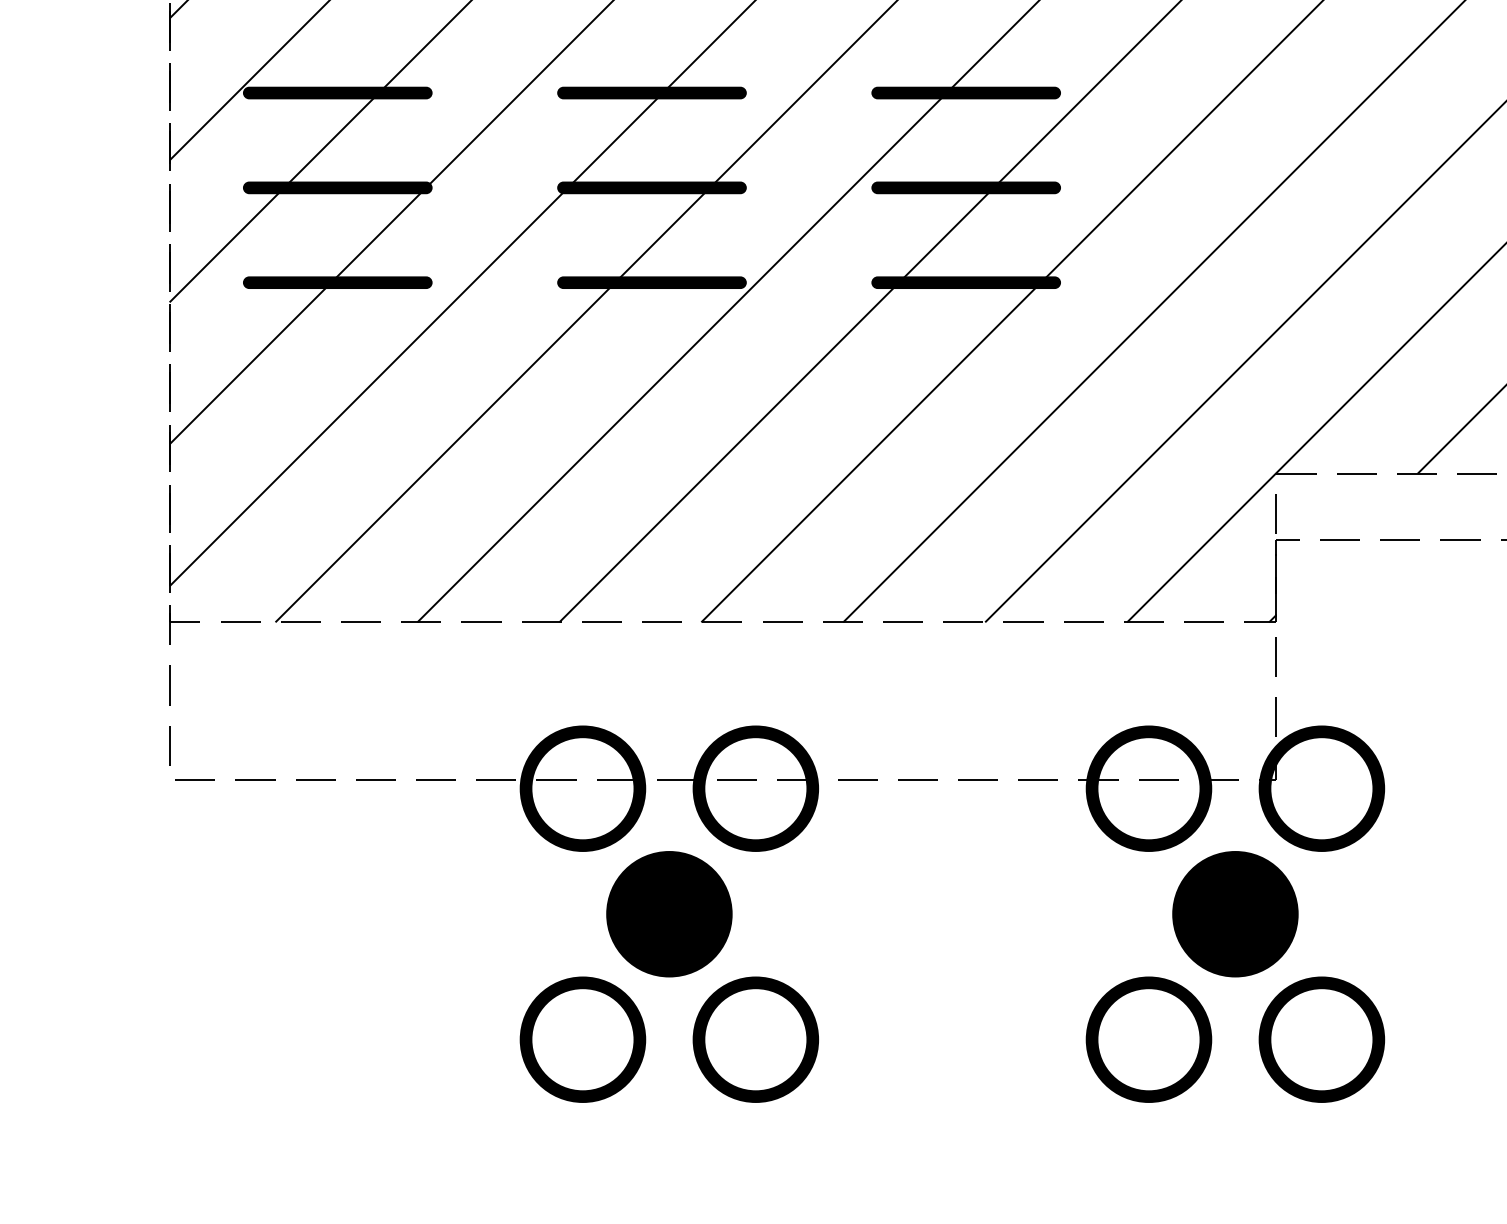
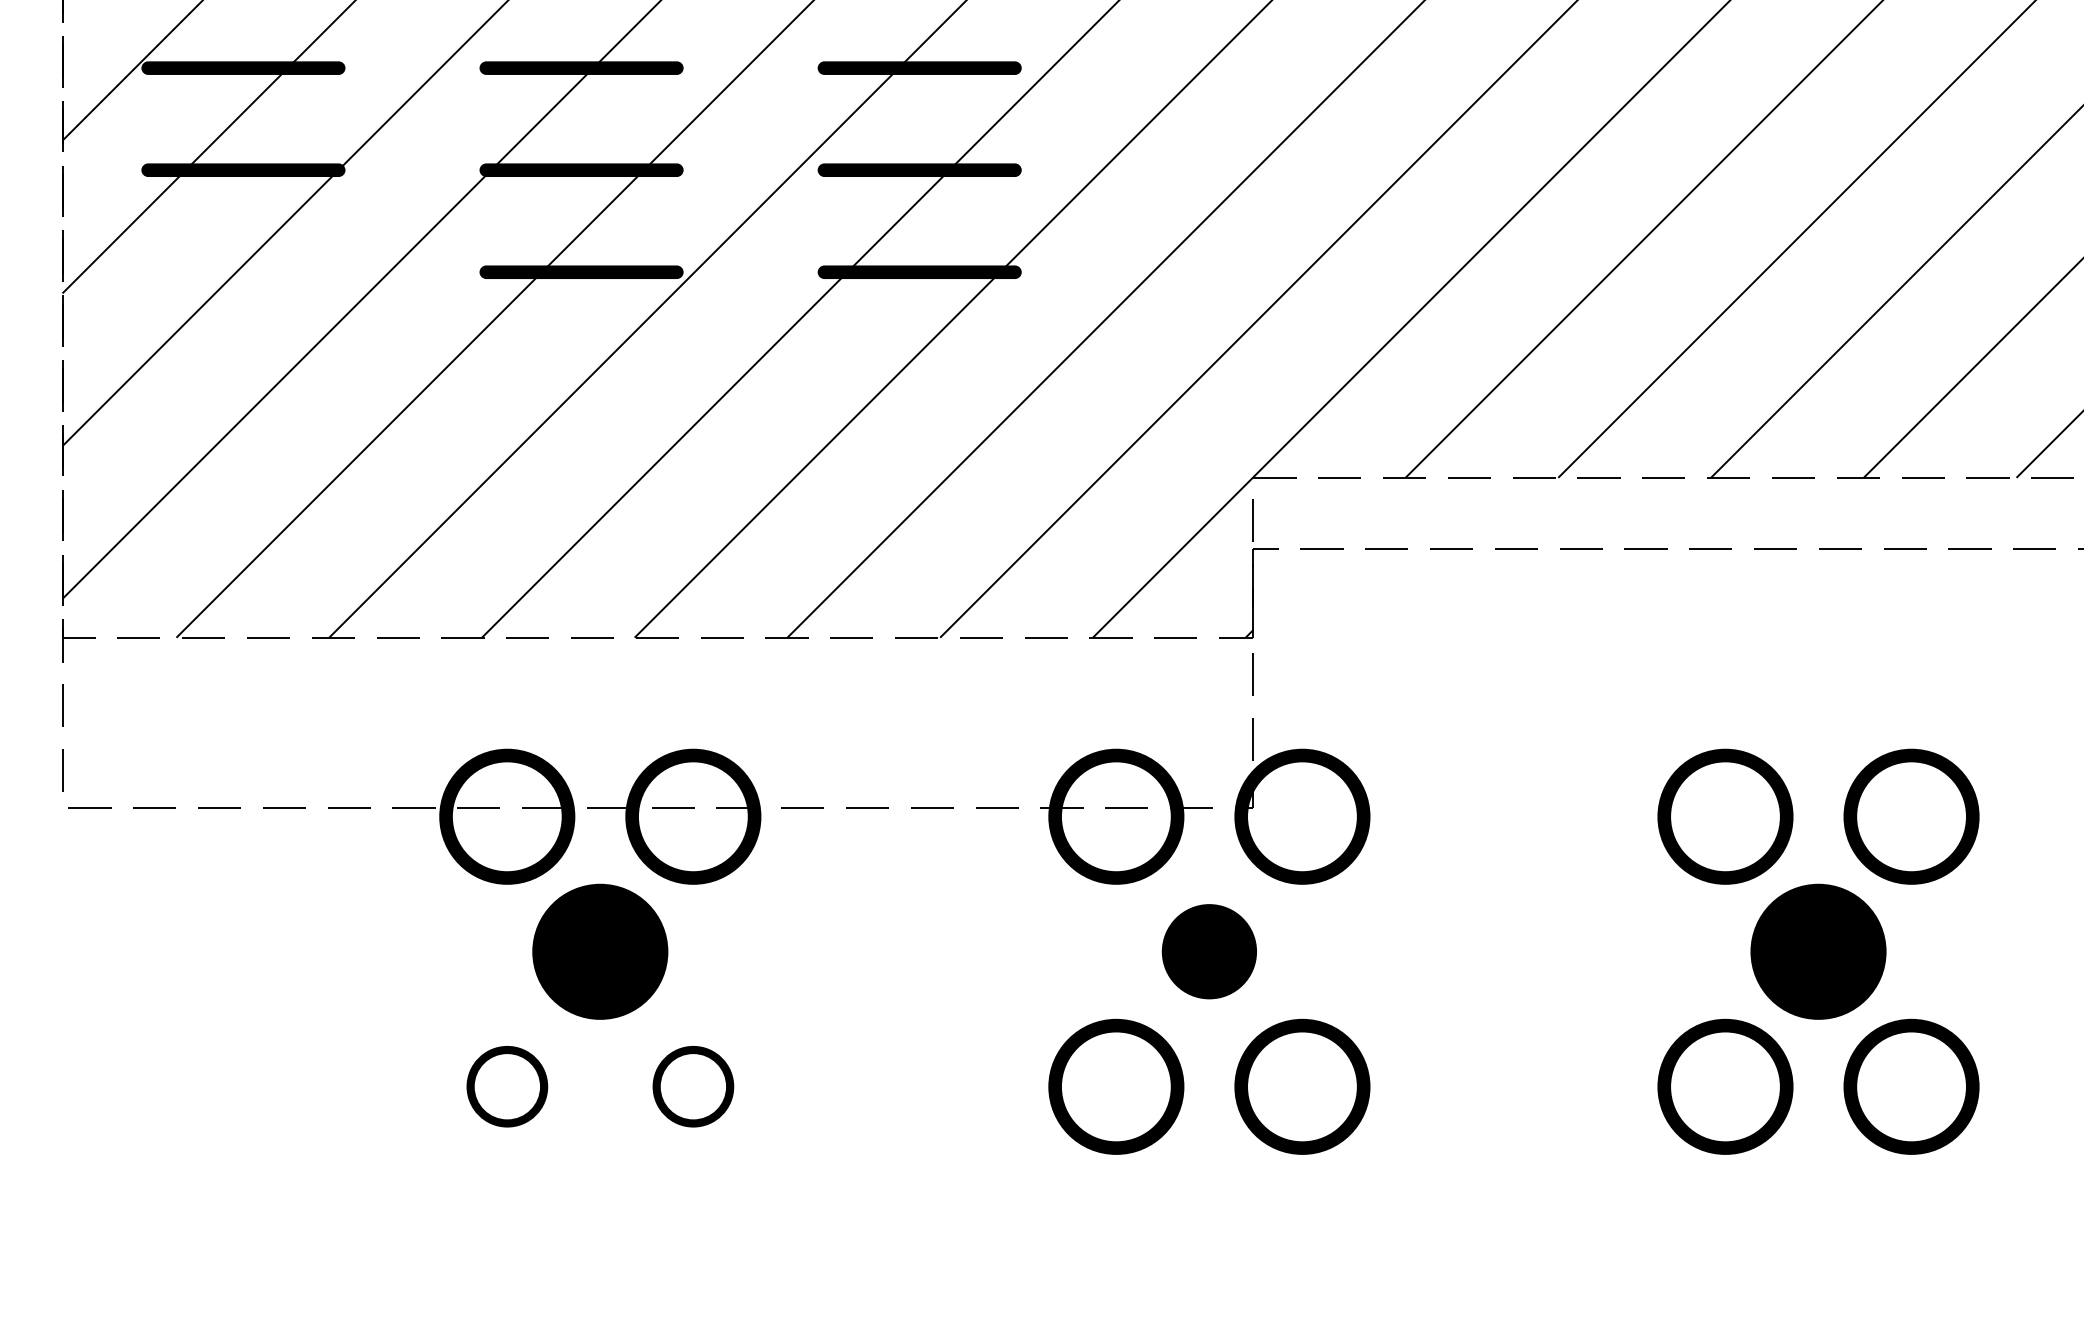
fill: (337, 282) -> (243, 272), removed
part: (1235, 913) -> (1209, 951), size x0.7
part: (583, 1039) -> (507, 1086), size x0.6
part: (756, 1039) -> (693, 1086), size x0.6

